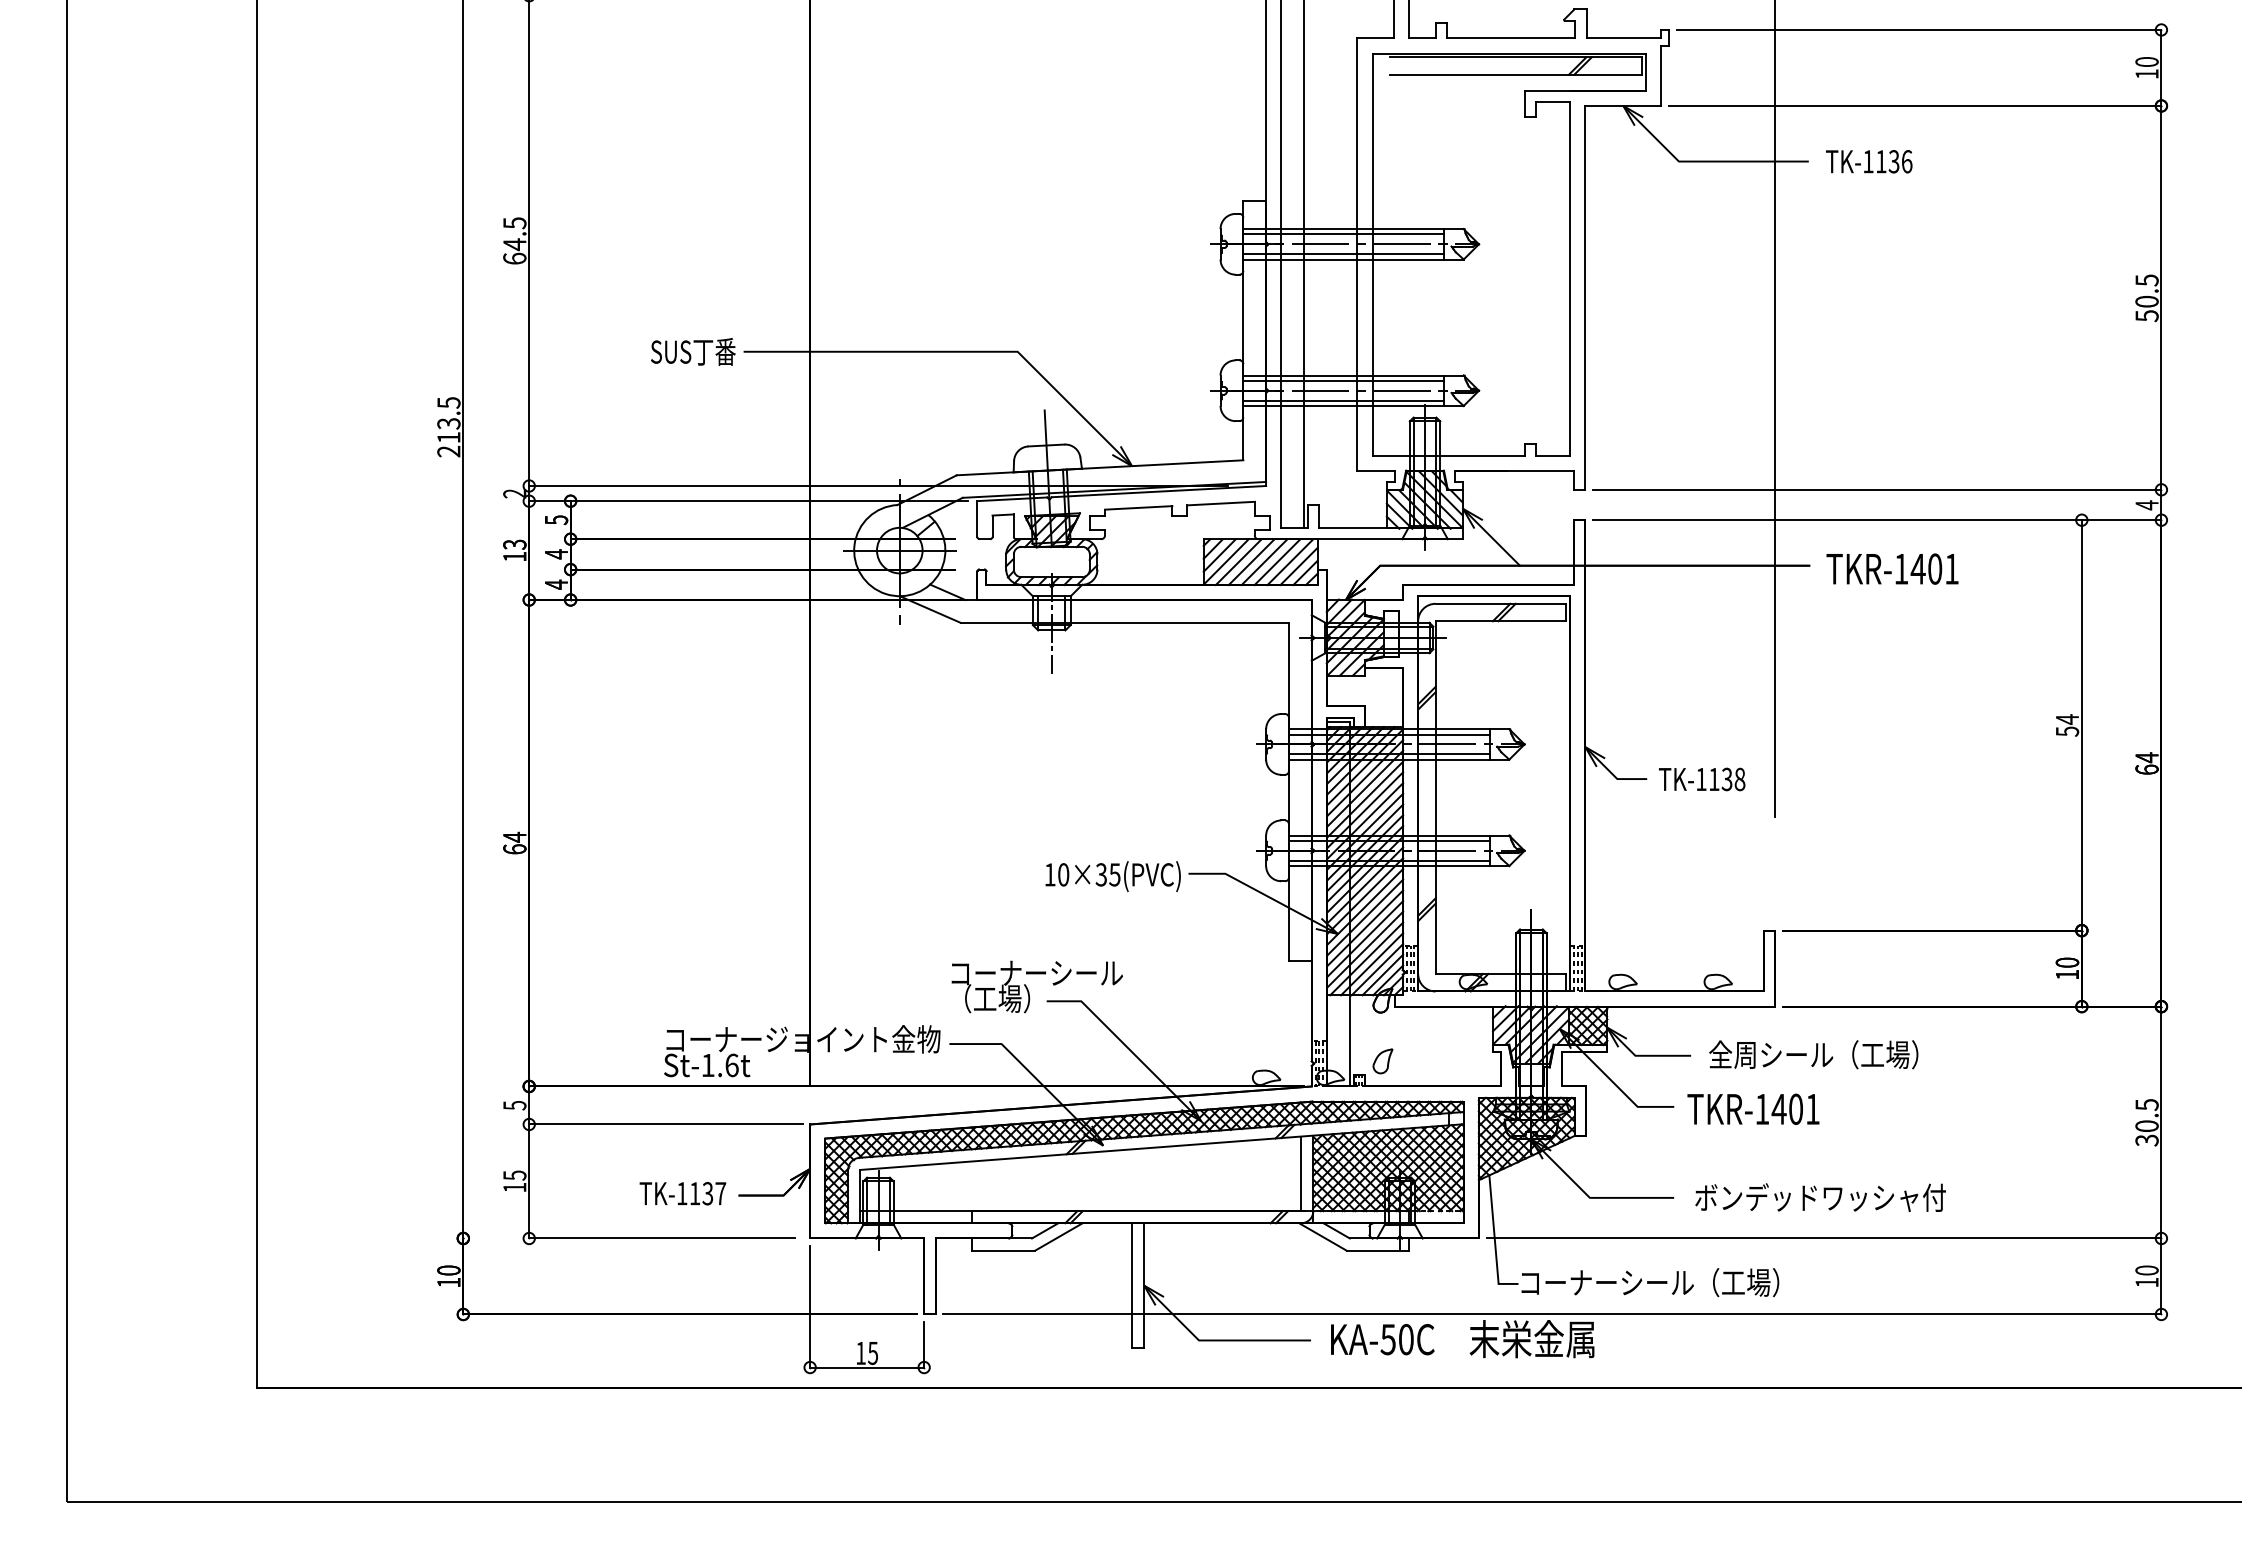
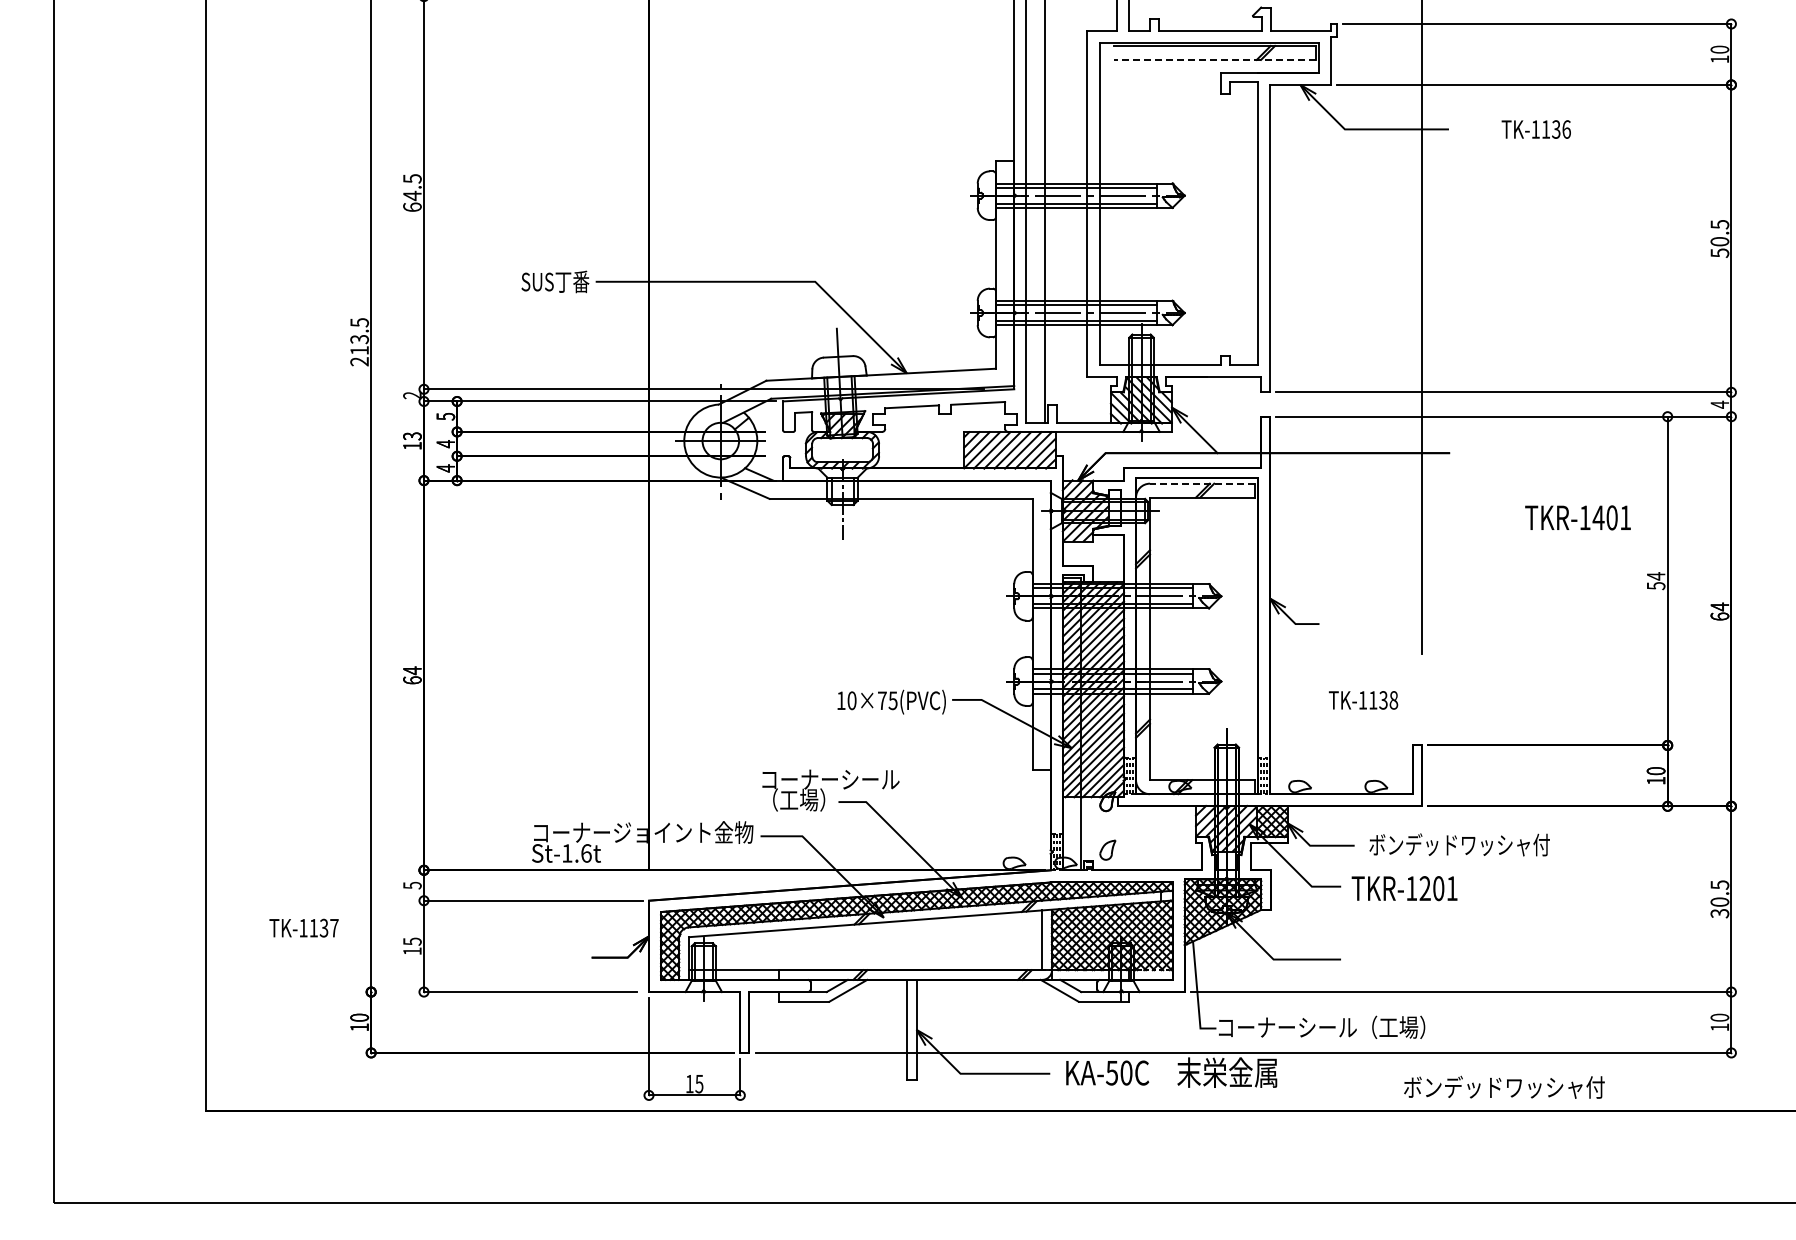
line: (1516, 74) -> (1214, 59), solid -> dashed
text: (1868, 161) -> (1535, 129), moved
text: (1891, 568) -> (1577, 517), moved
line: (1499, 603) -> (1201, 483), solid -> dashed
text: (1702, 779) -> (1363, 700), moved
text: (1100, 874) -> (881, 700), 10×35(PVC) -> 10×75(PVC)
text: (1821, 1054) -> (1459, 844), 全周シール（工場） -> ボンデッドワッシャ付
text: (1779, 1109) -> (1425, 888), TKR-1401 -> TKR-1201
text: (682, 1192) -> (303, 927), moved
text: (1820, 1196) -> (1504, 1086), moved

